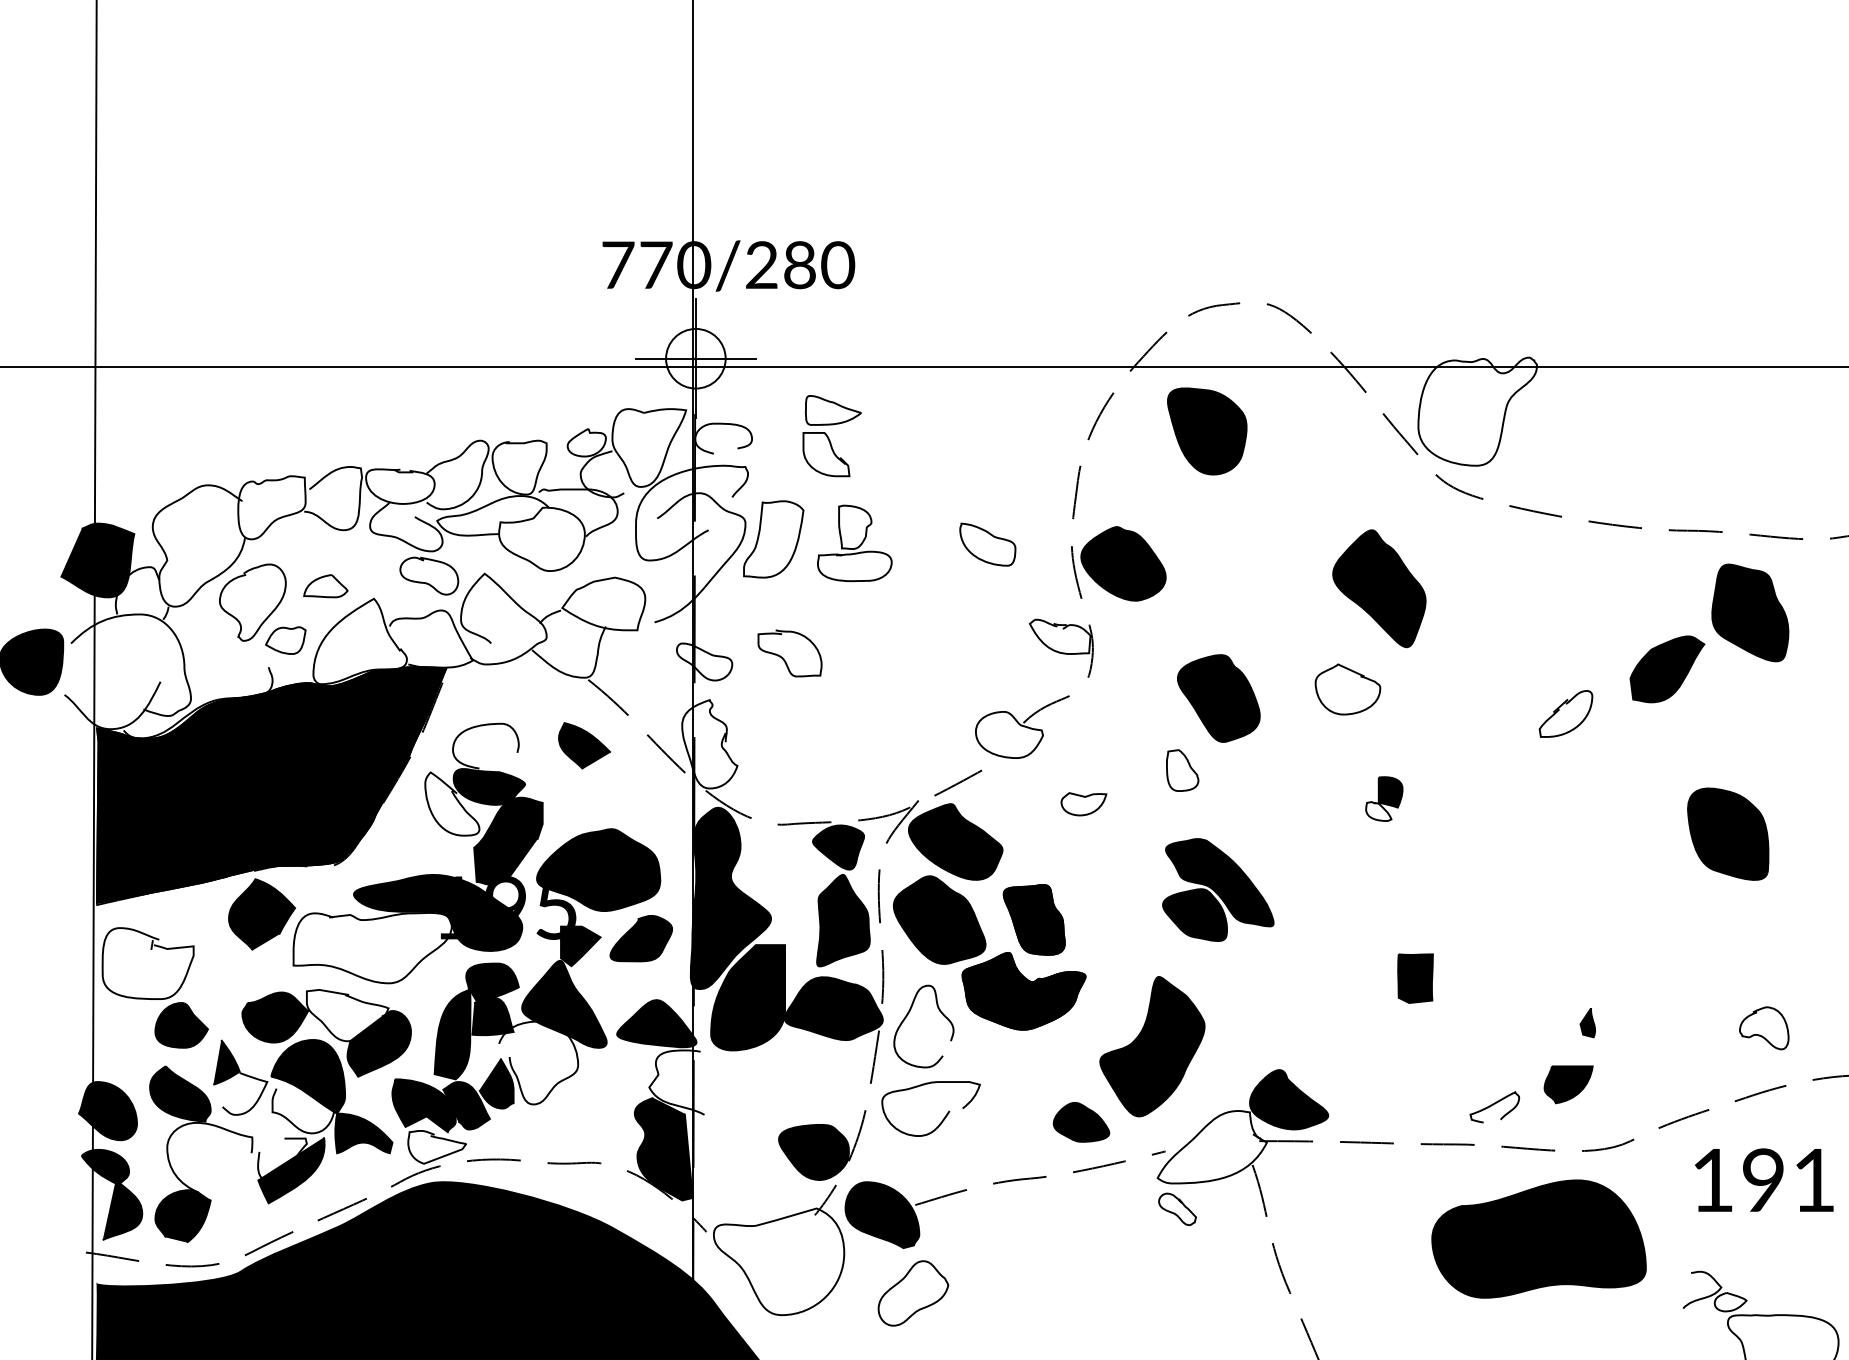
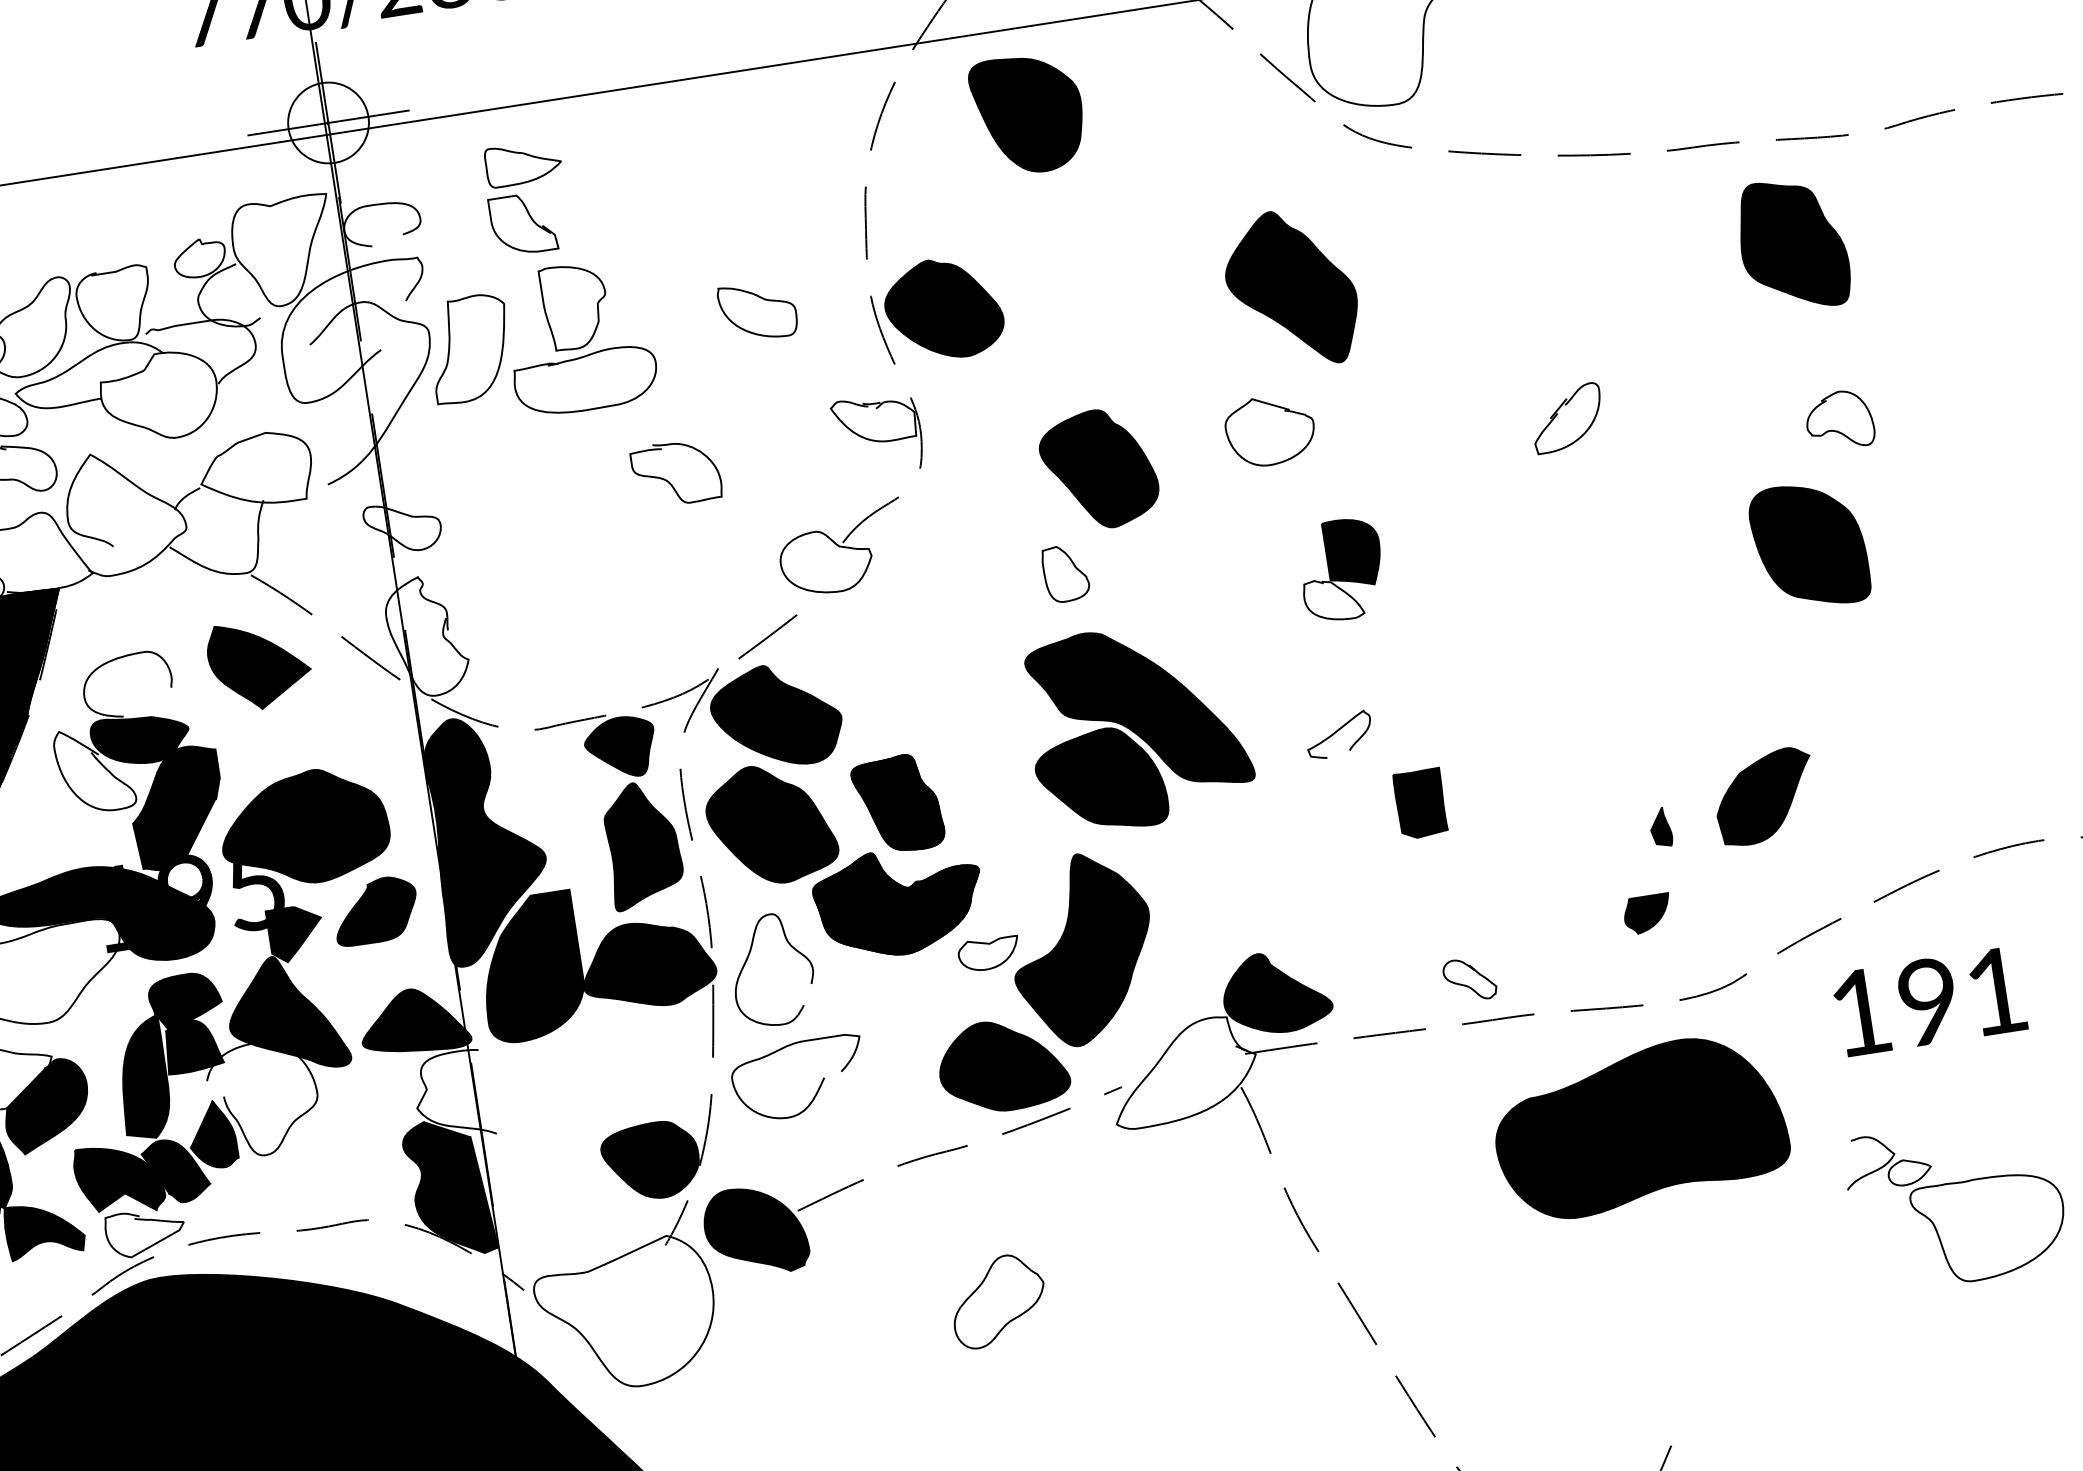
part: (854, 543) -> (579, 337), size x1.43
curve: (784, 658) -> (670, 481), moved
part: (1667, 669) -> (1765, 797), moved
part: (584, 745) -> (259, 663), size x1.43
part: (1384, 798) -> (1341, 569), size x1.67
part: (1083, 804) -> (988, 954), moved
part: (1218, 889) -> (1138, 725), size x1.43
curve: (1762, 1035) -> (1838, 430), moved
part: (1568, 1084) -> (1647, 913), size x0.71
curve: (1493, 1105) -> (1337, 733), moved
part: (1081, 1122) -> (1003, 1065), size x1.67
curve: (1174, 1212) -> (1466, 984), moved
part: (913, 1293) -> (998, 1301), moved

